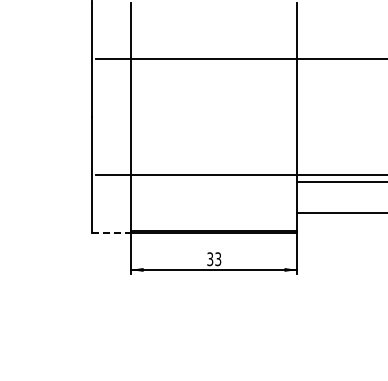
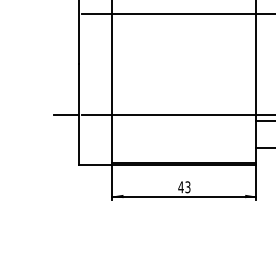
line: (77, 175) -> (66, 114), added
line: (111, 233) -> (95, 165), dashed -> solid
text: (210, 259) -> (181, 187), 33 -> 43

